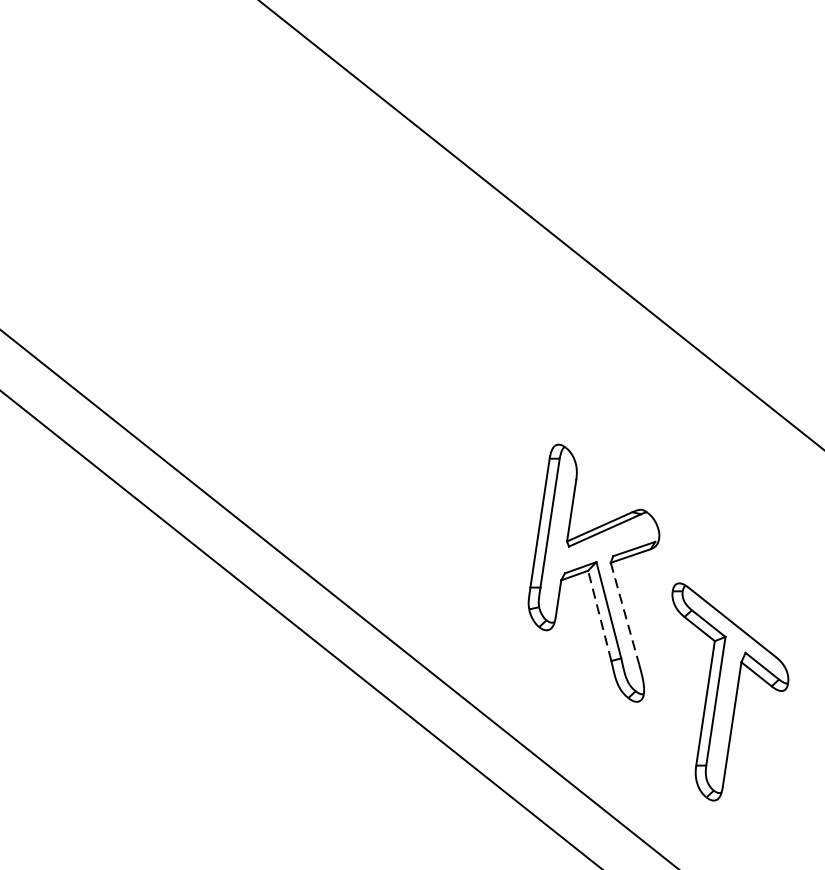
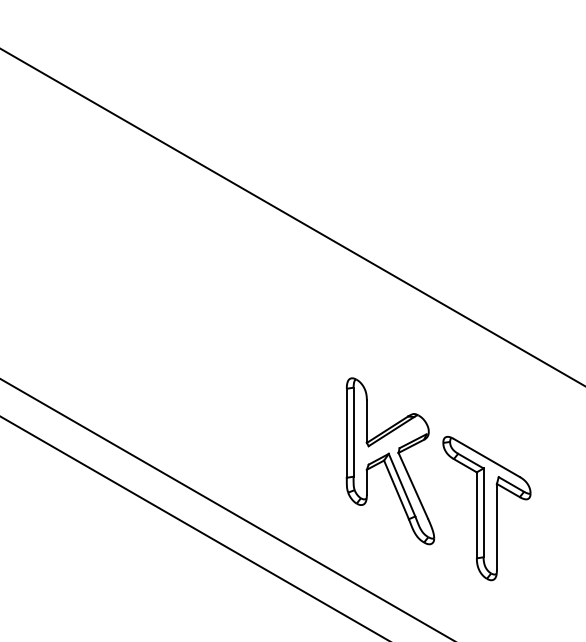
line: (625, 613) -> (413, 485), dashed -> solid
line: (599, 615) -> (396, 489), dashed -> solid
part: (721, 695) -> (486, 508), moved

